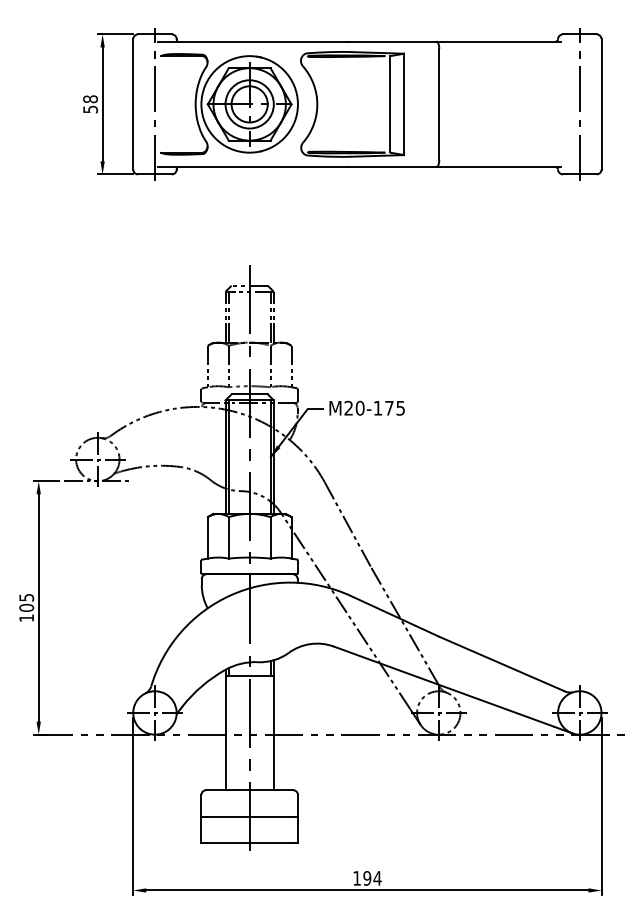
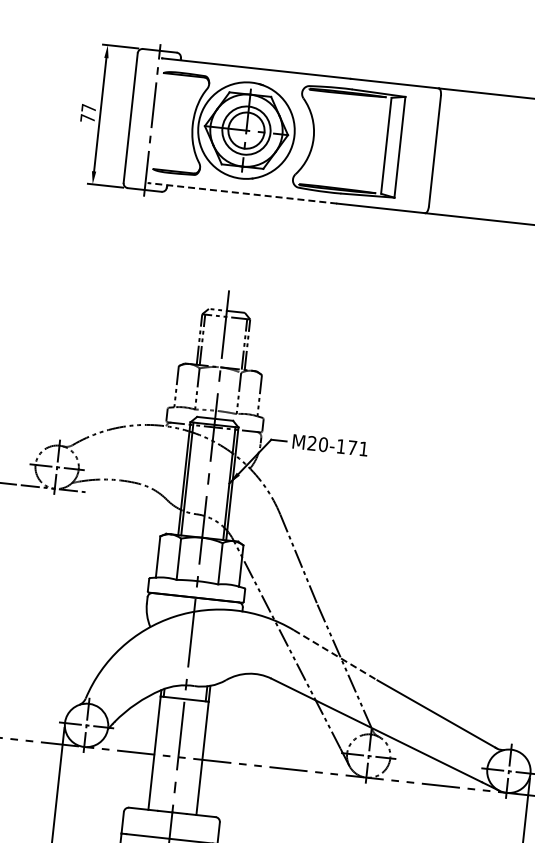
text: (90, 104) -> (88, 113), 58 -> 77
line: (253, 167) -> (243, 193), solid -> dashed
text: (400, 408) -> (363, 449), M20-175 -> M20-171
line: (395, 616) -> (336, 655), solid -> dashed

